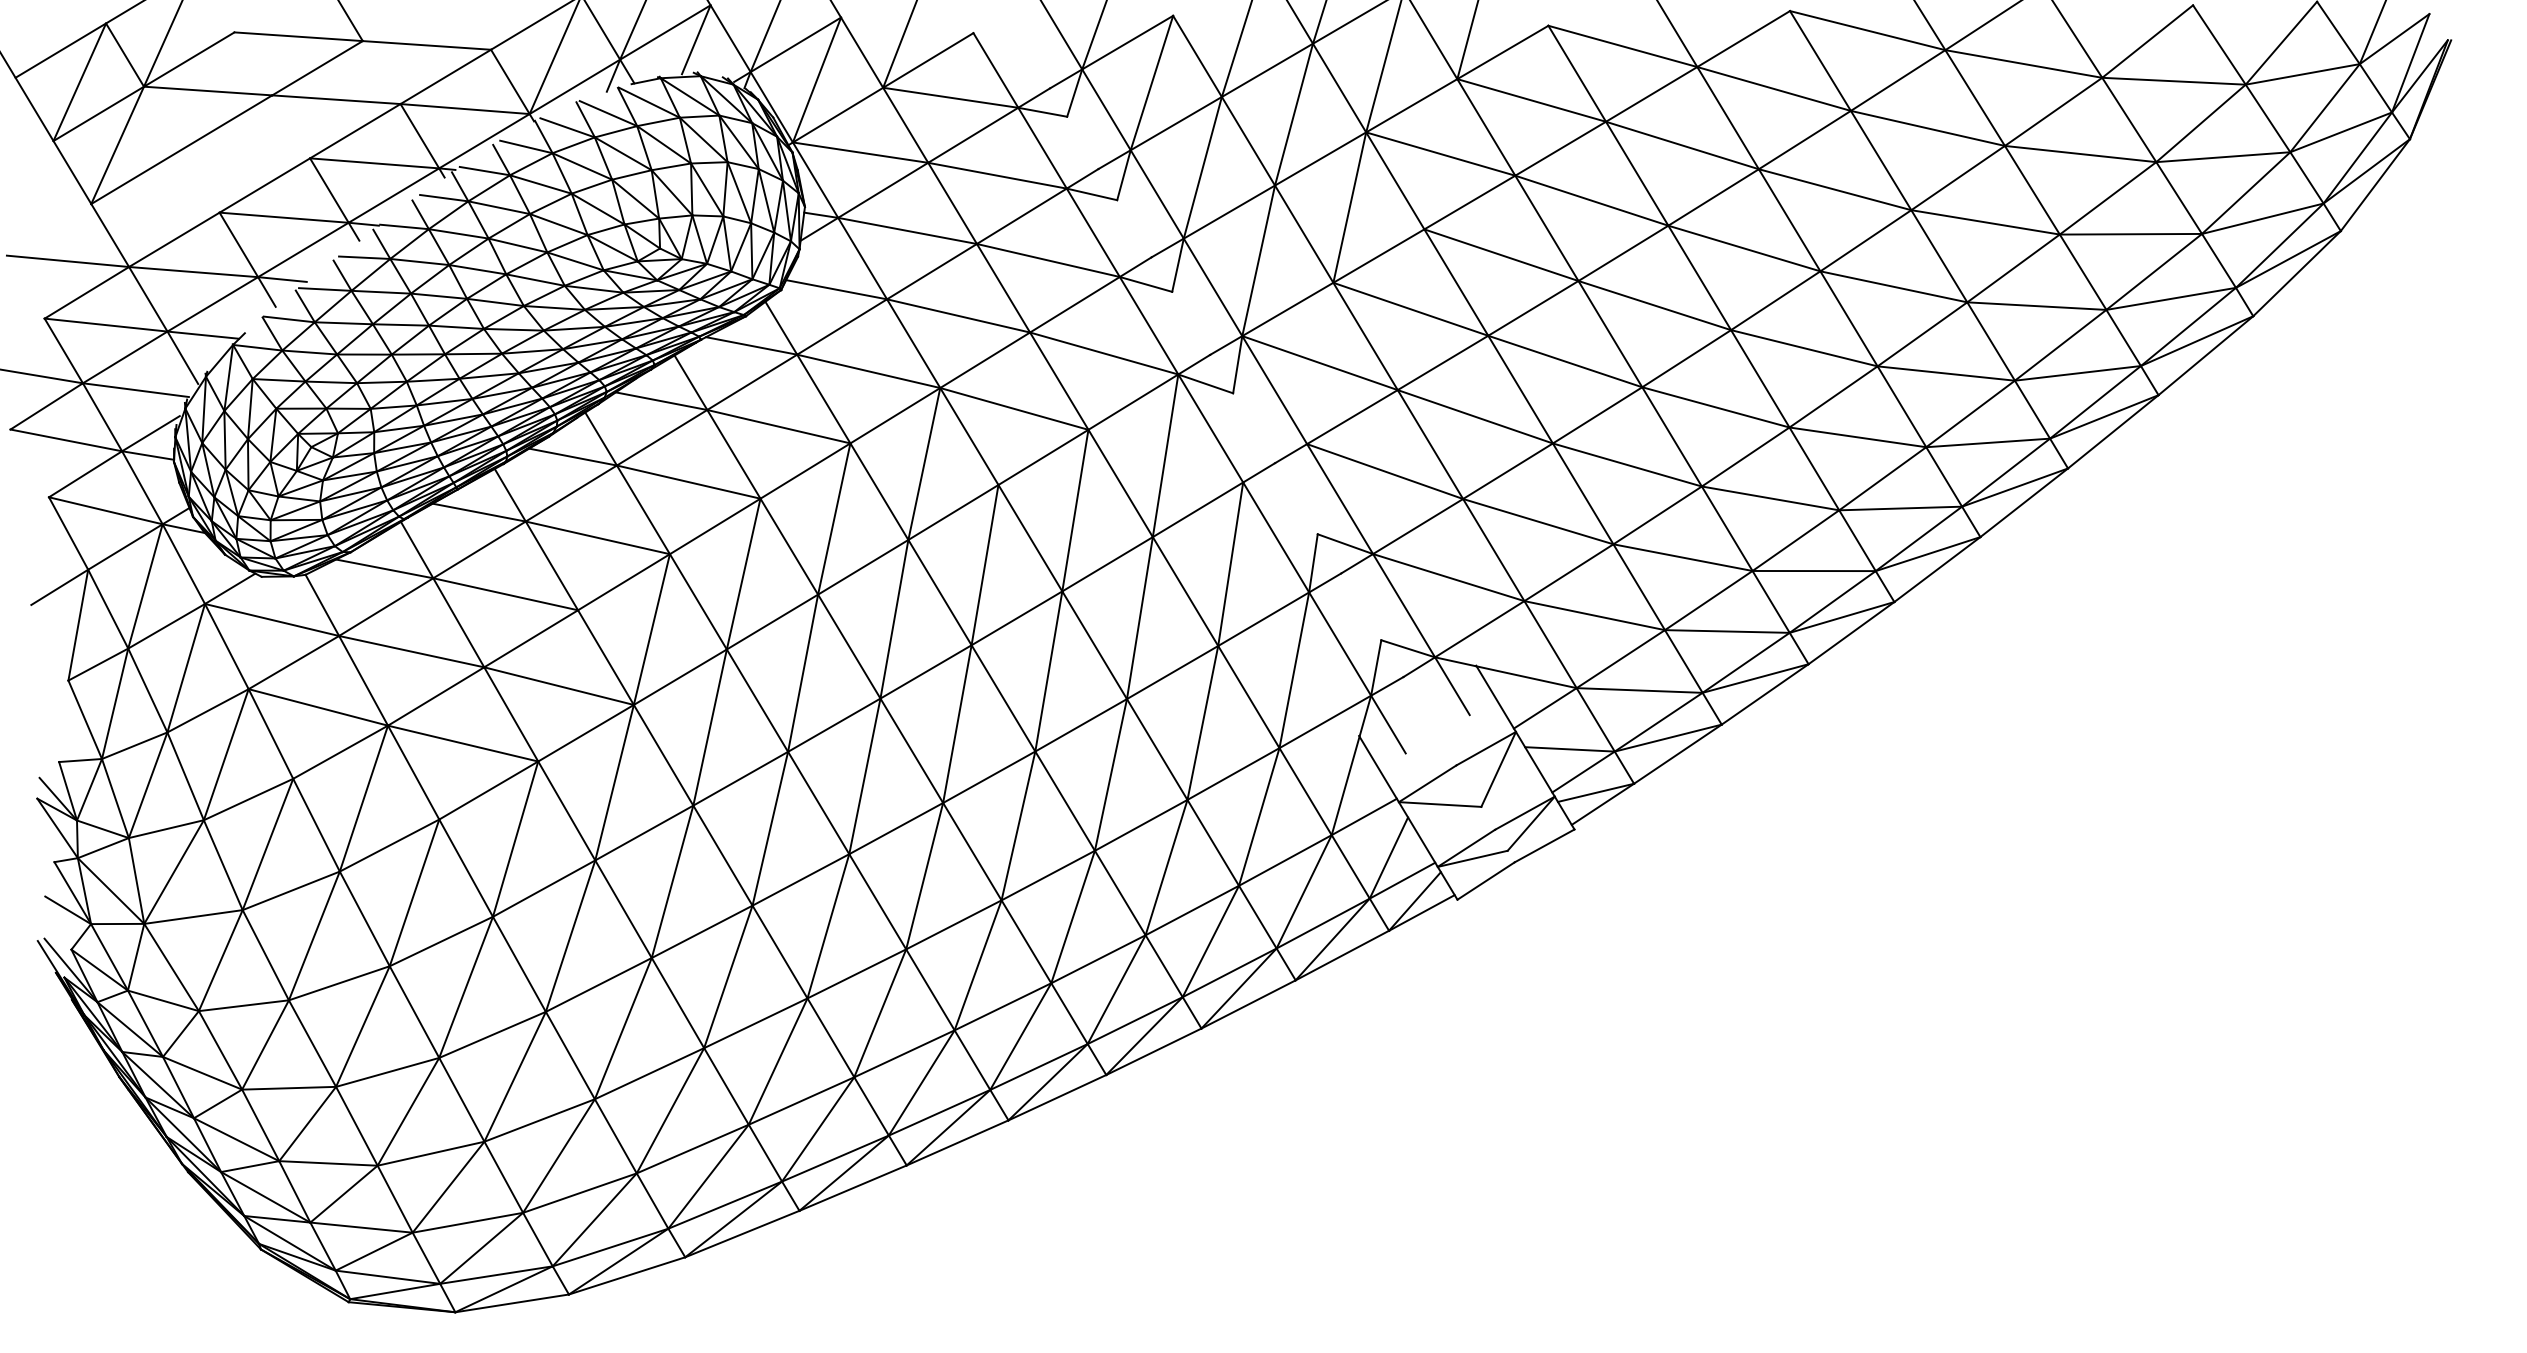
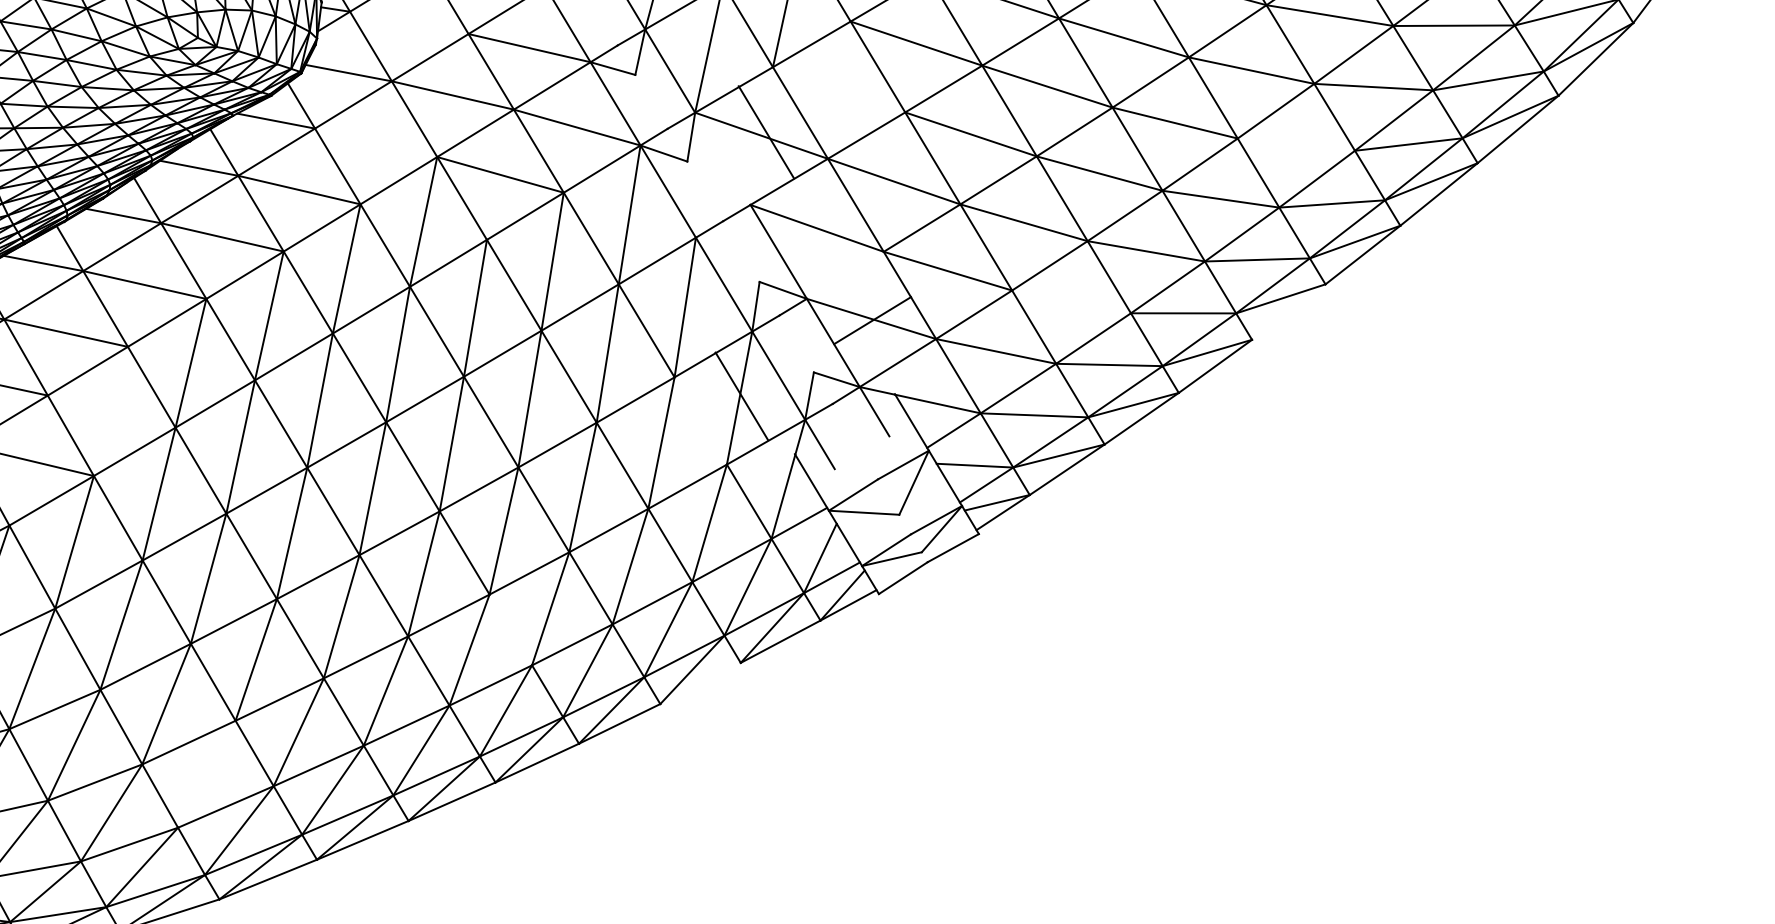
line: (907, 230) -> (409, 22), removed
line: (1410, 308) -> (838, 89), removed
line: (868, 371) -> (375, 142), removed
line: (1945, 373) -> (1295, 144), removed
line: (1274, 390) -> (766, 132), moved
line: (1418, 526) -> (872, 320), moved
line: (1682, 557) -> (1071, 301), removed
line: (1937, 569) -> (1288, 312), removed
line: (558, 685) -> (111, 411), removed
line: (1248, 696) -> (741, 395), moved
line: (1026, 941) -> (510, 629), removed
line: (1248, 1004) -> (700, 683), removed
line: (670, 1110) -> (206, 774), removed

